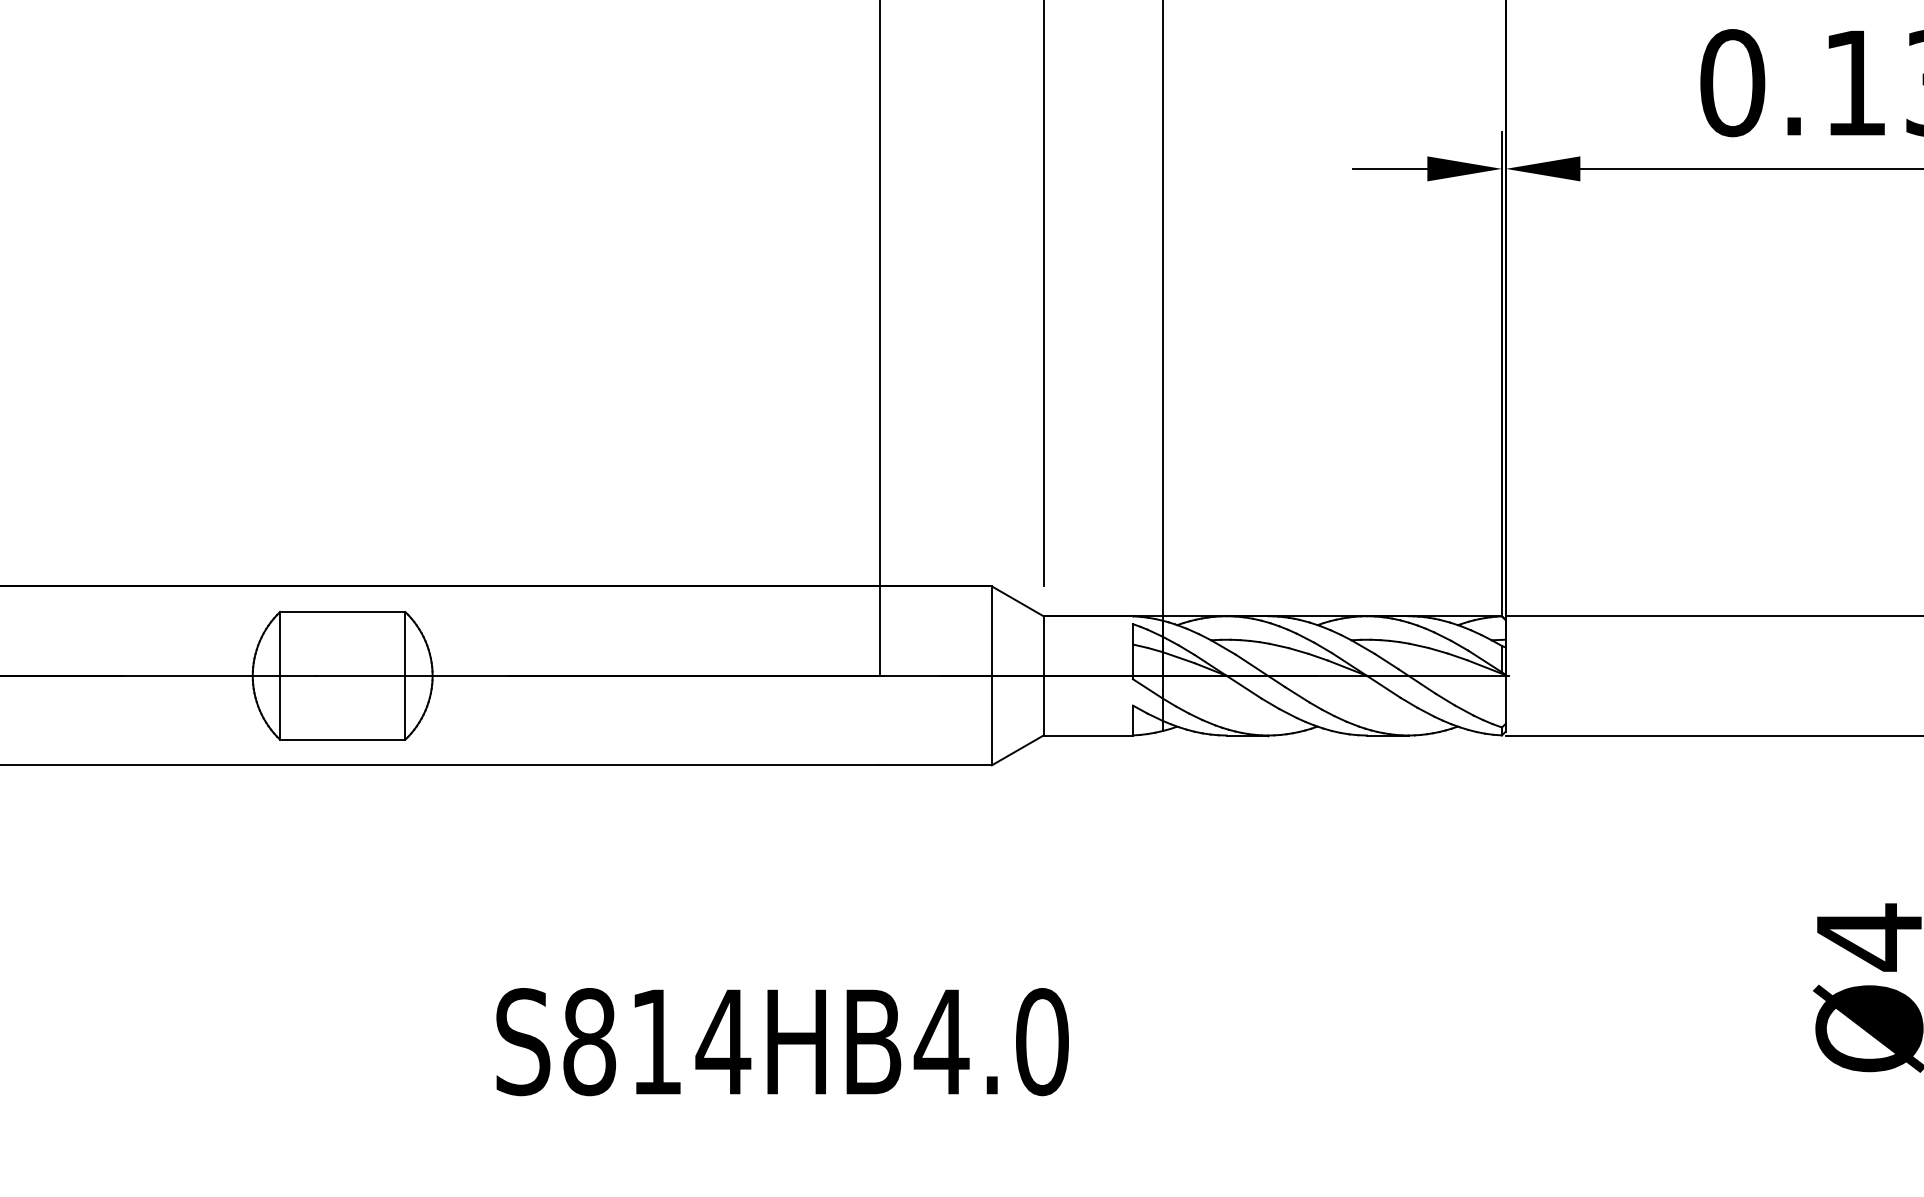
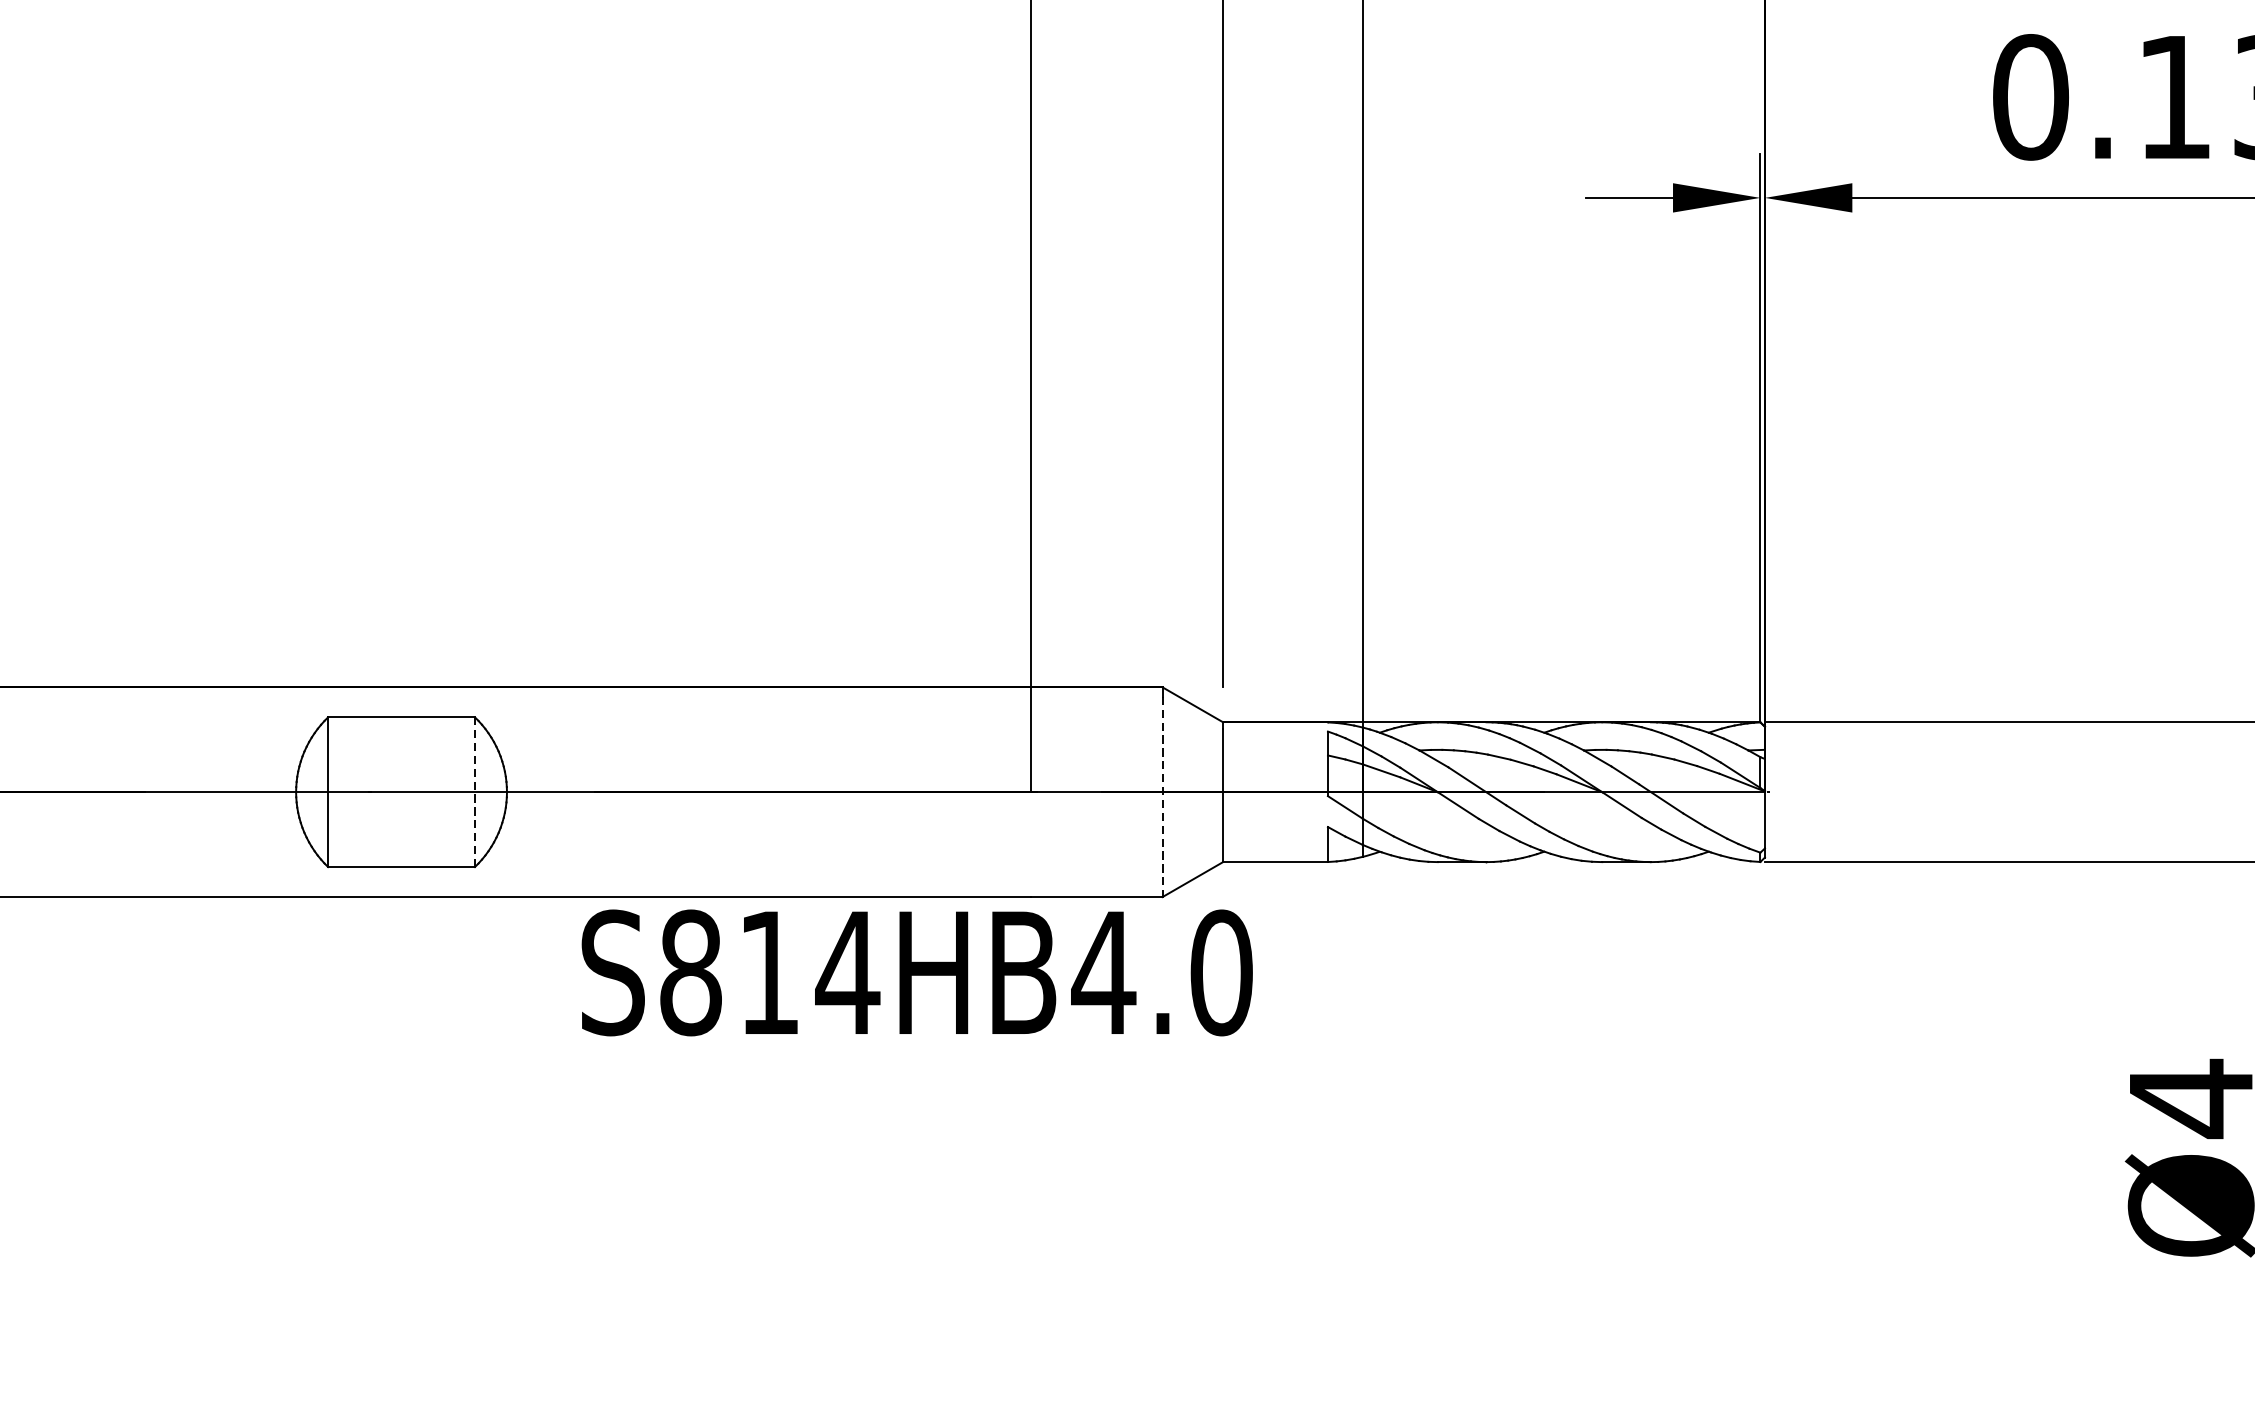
line: (405, 675) -> (475, 791), solid -> dashed
line: (991, 680) -> (1162, 797), solid -> dashed
text: (782, 1042) -> (917, 973), moved

